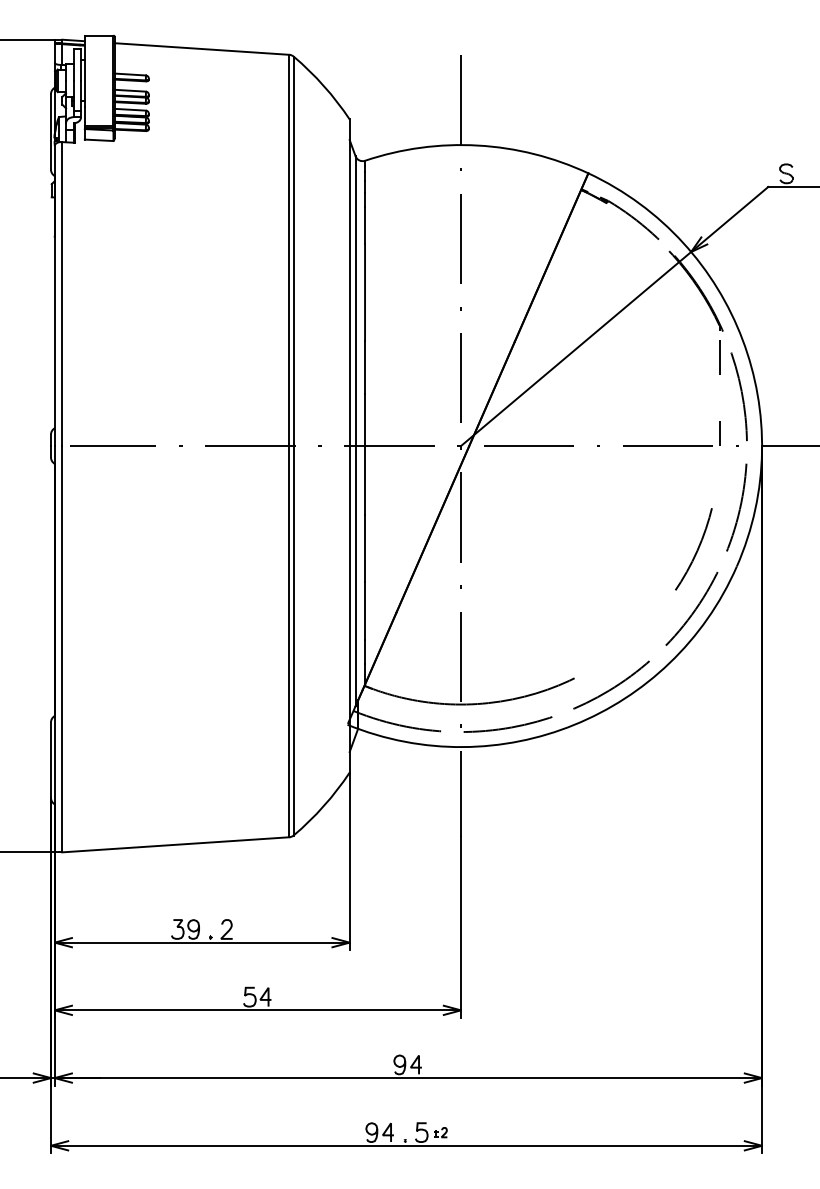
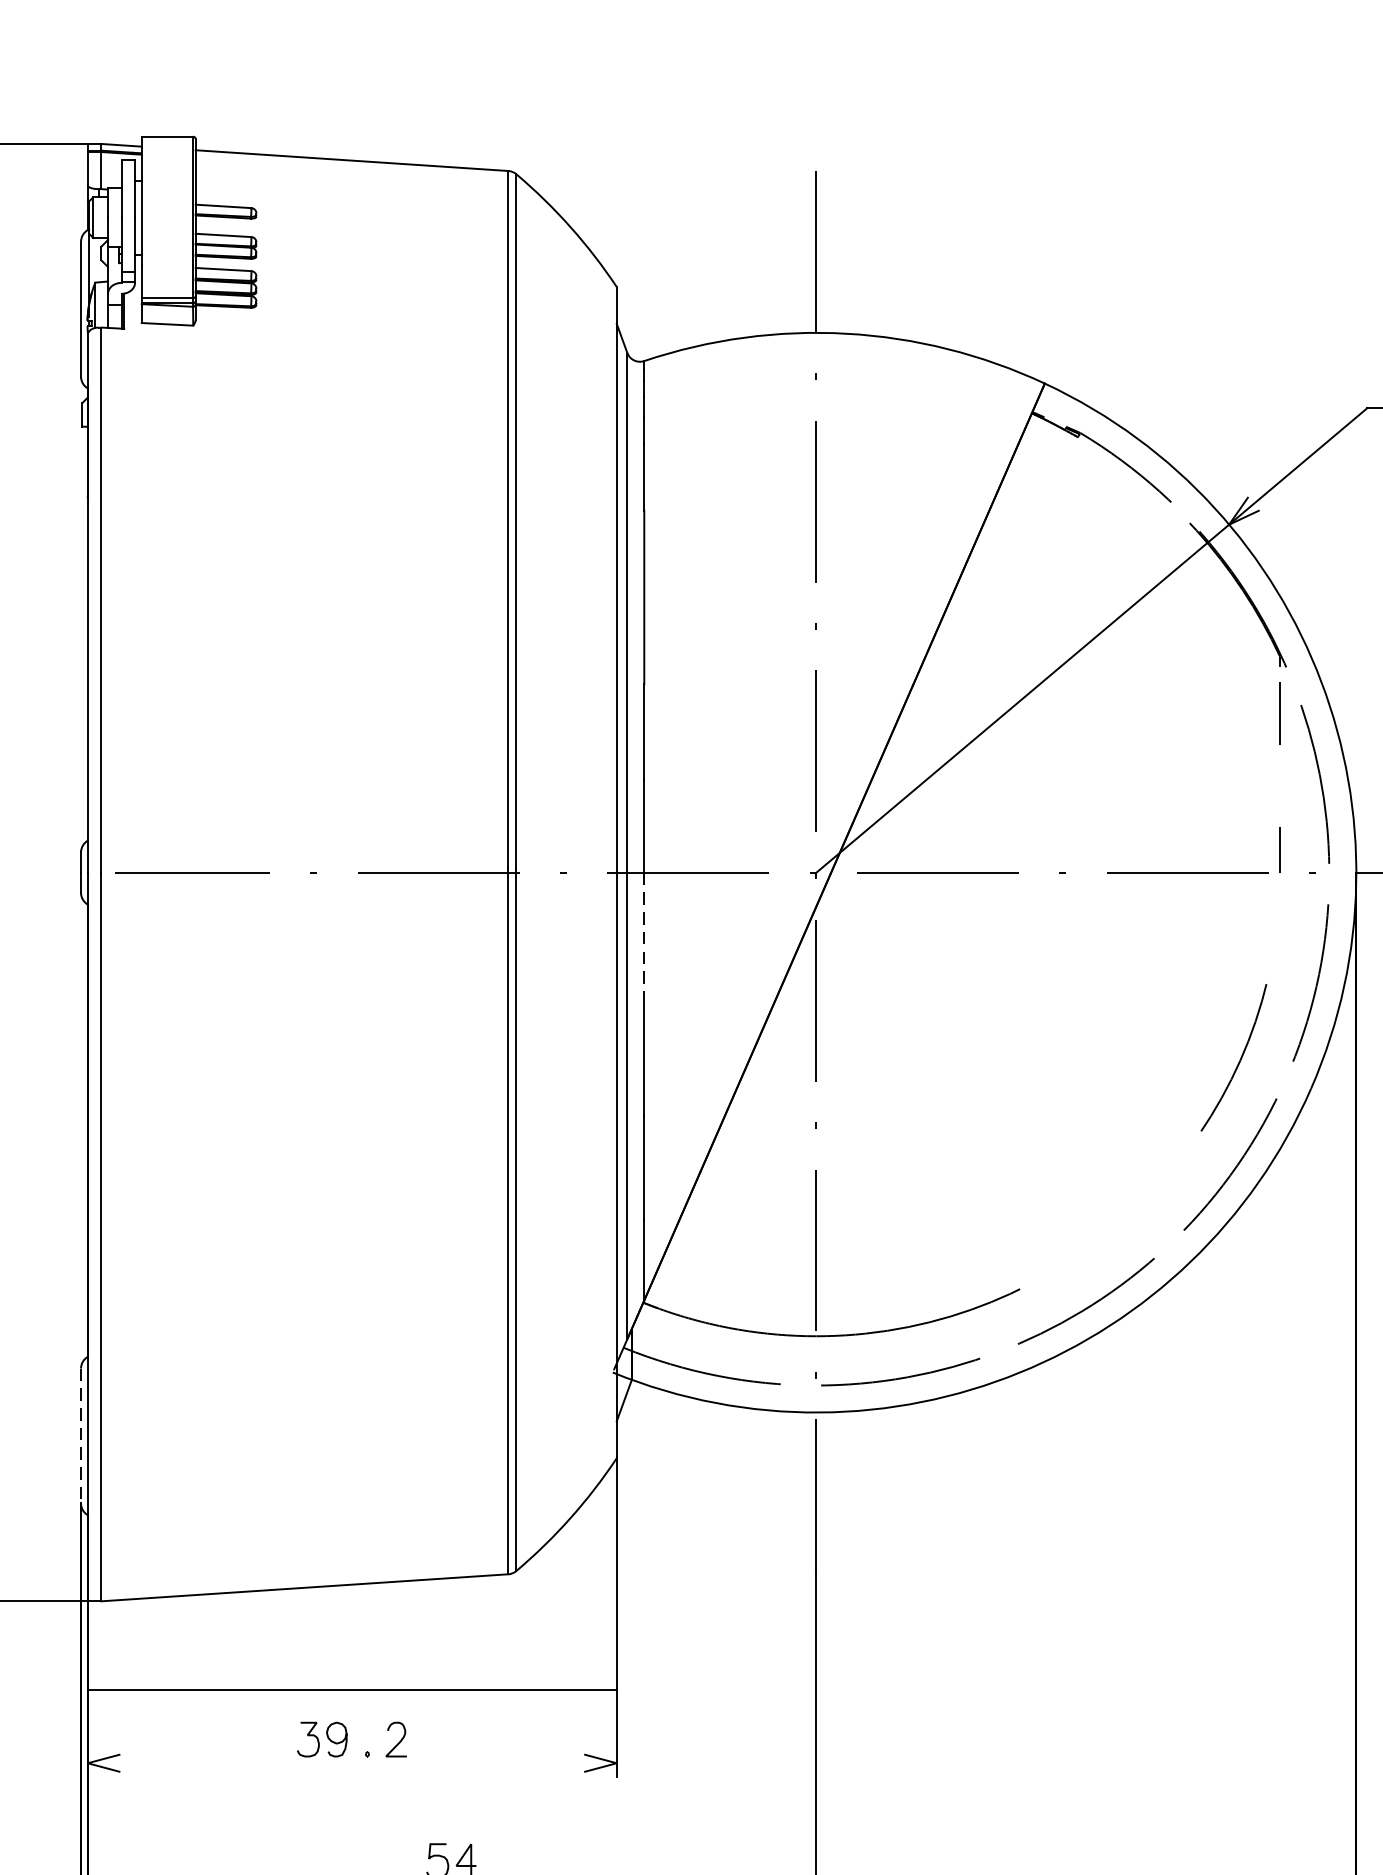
line: (365, 480) -> (645, 934), solid -> dashed
line: (50, 760) -> (80, 1436), solid -> dashed
line: (201, 942) -> (350, 1689), moved

